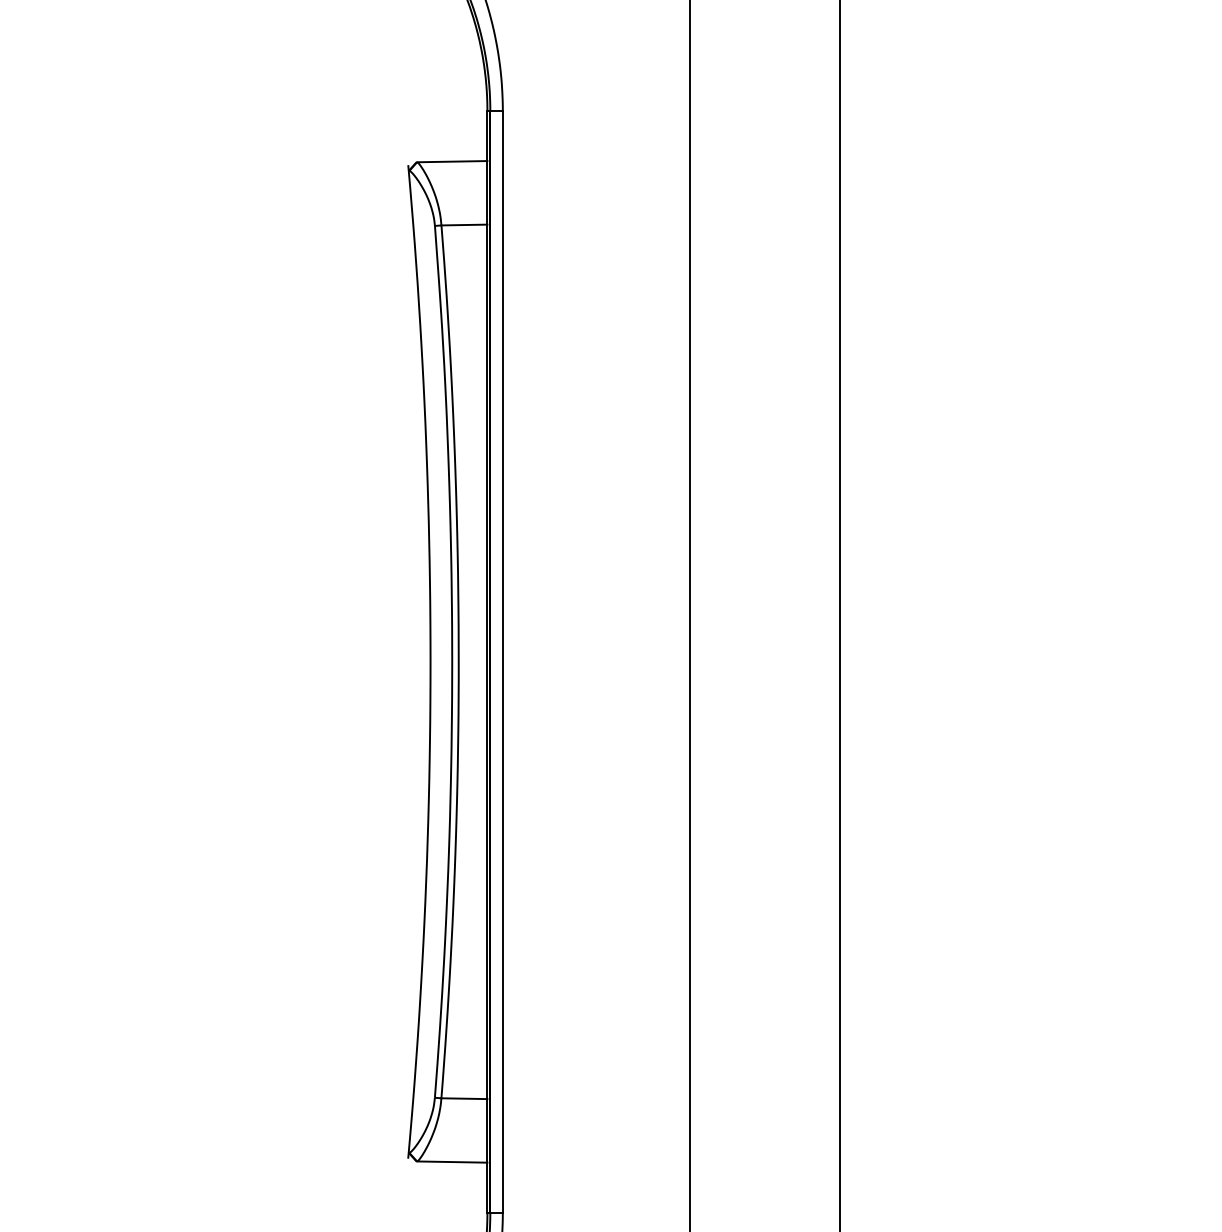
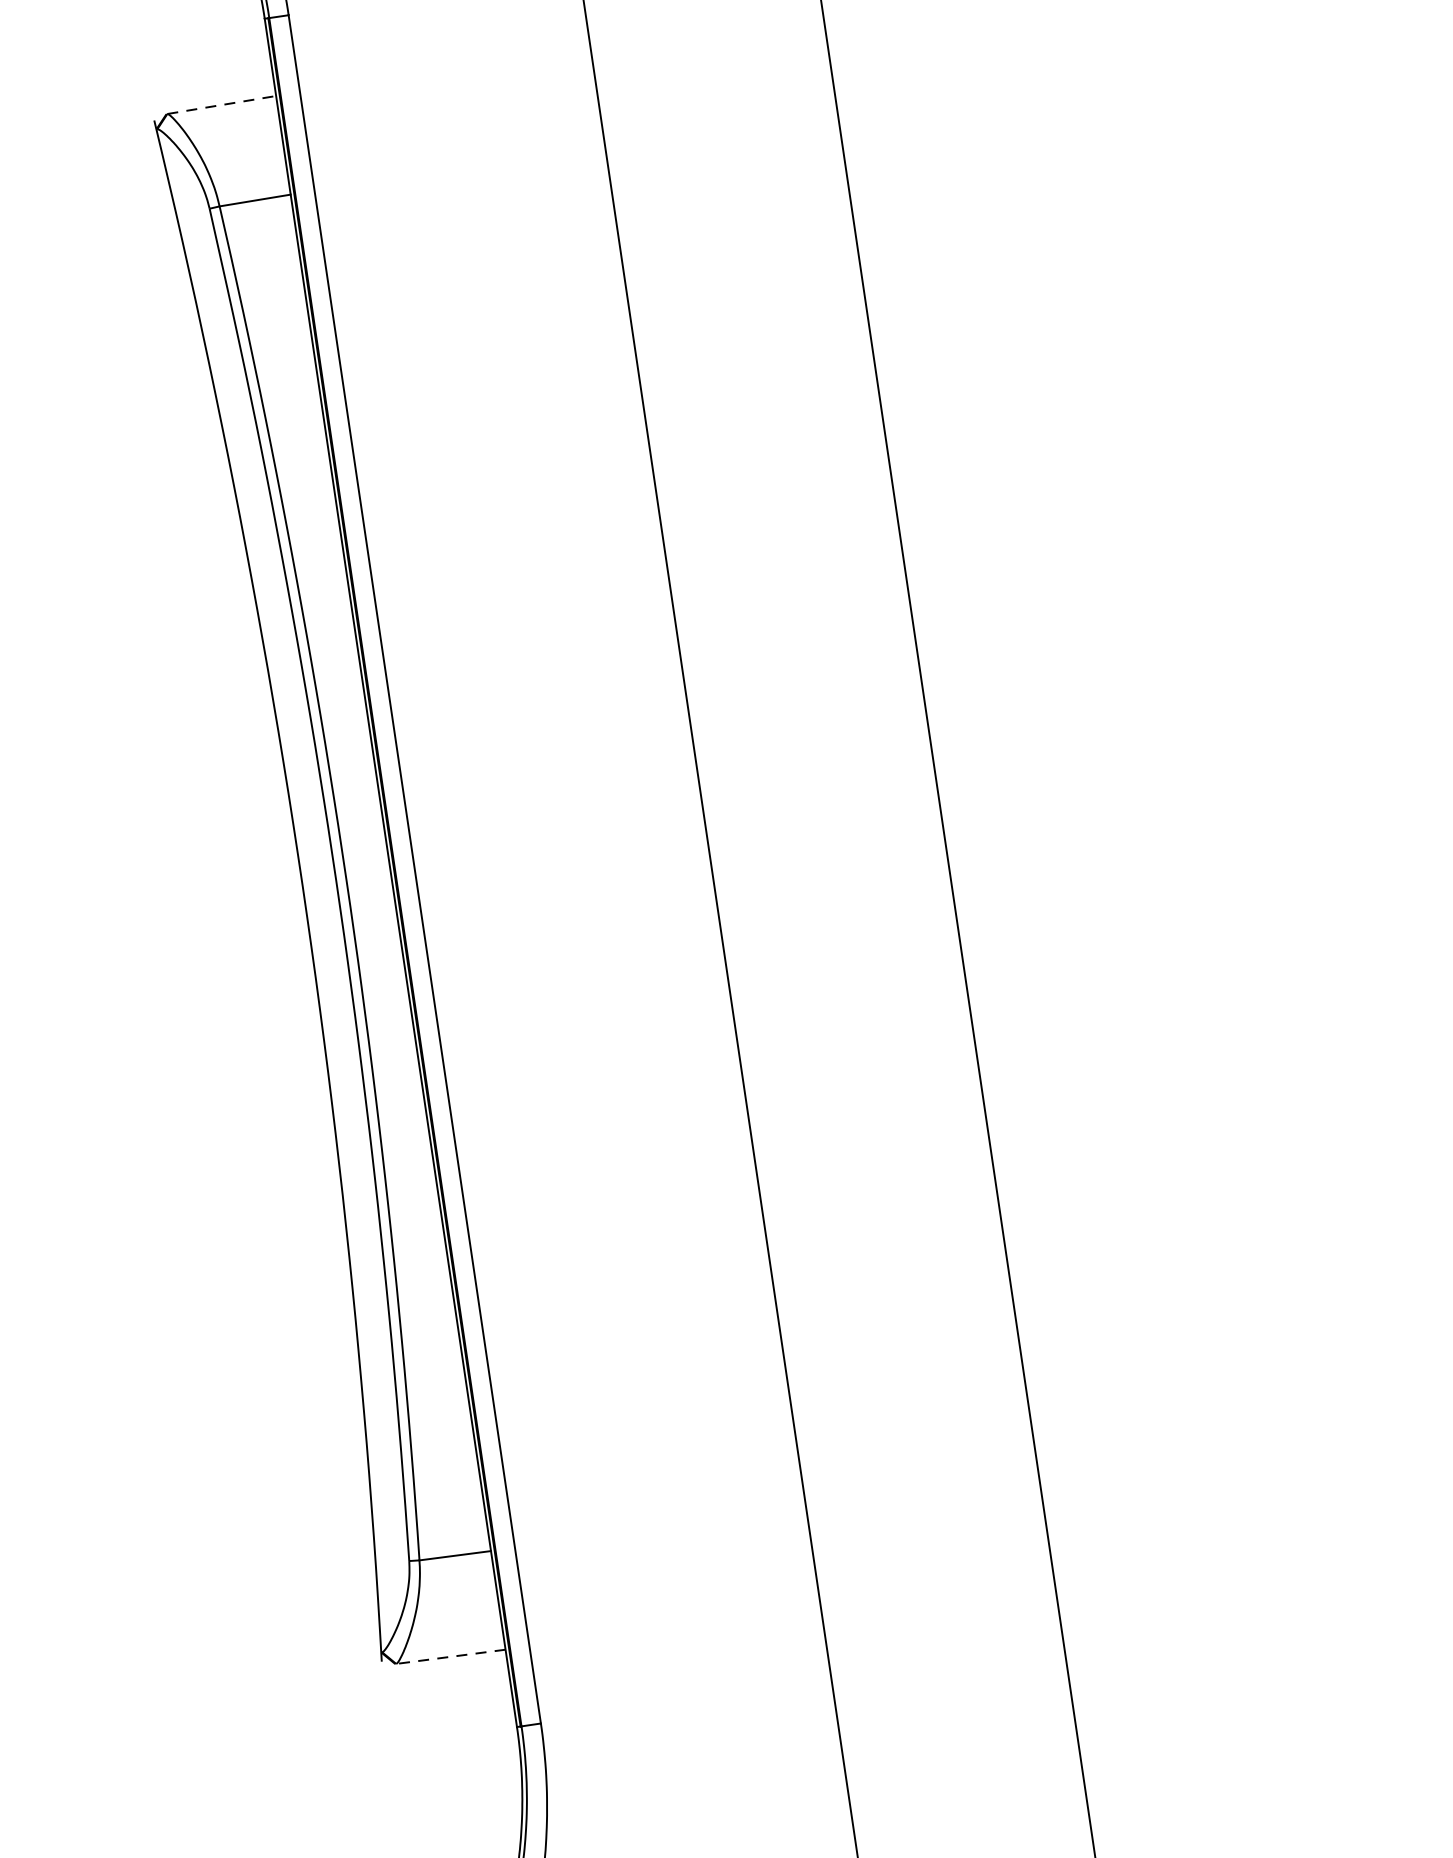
line: (452, 161) -> (222, 104), solid -> dashed
line: (451, 1162) -> (449, 1657), solid -> dashed

